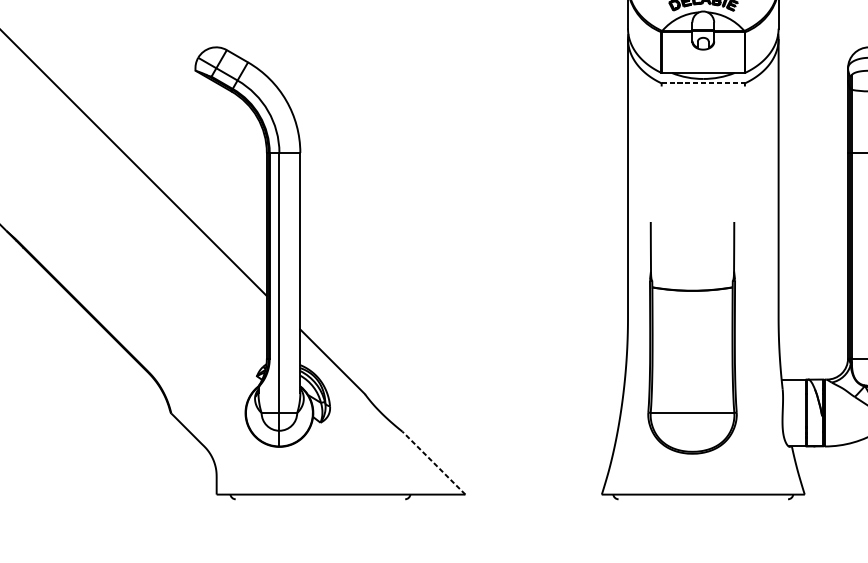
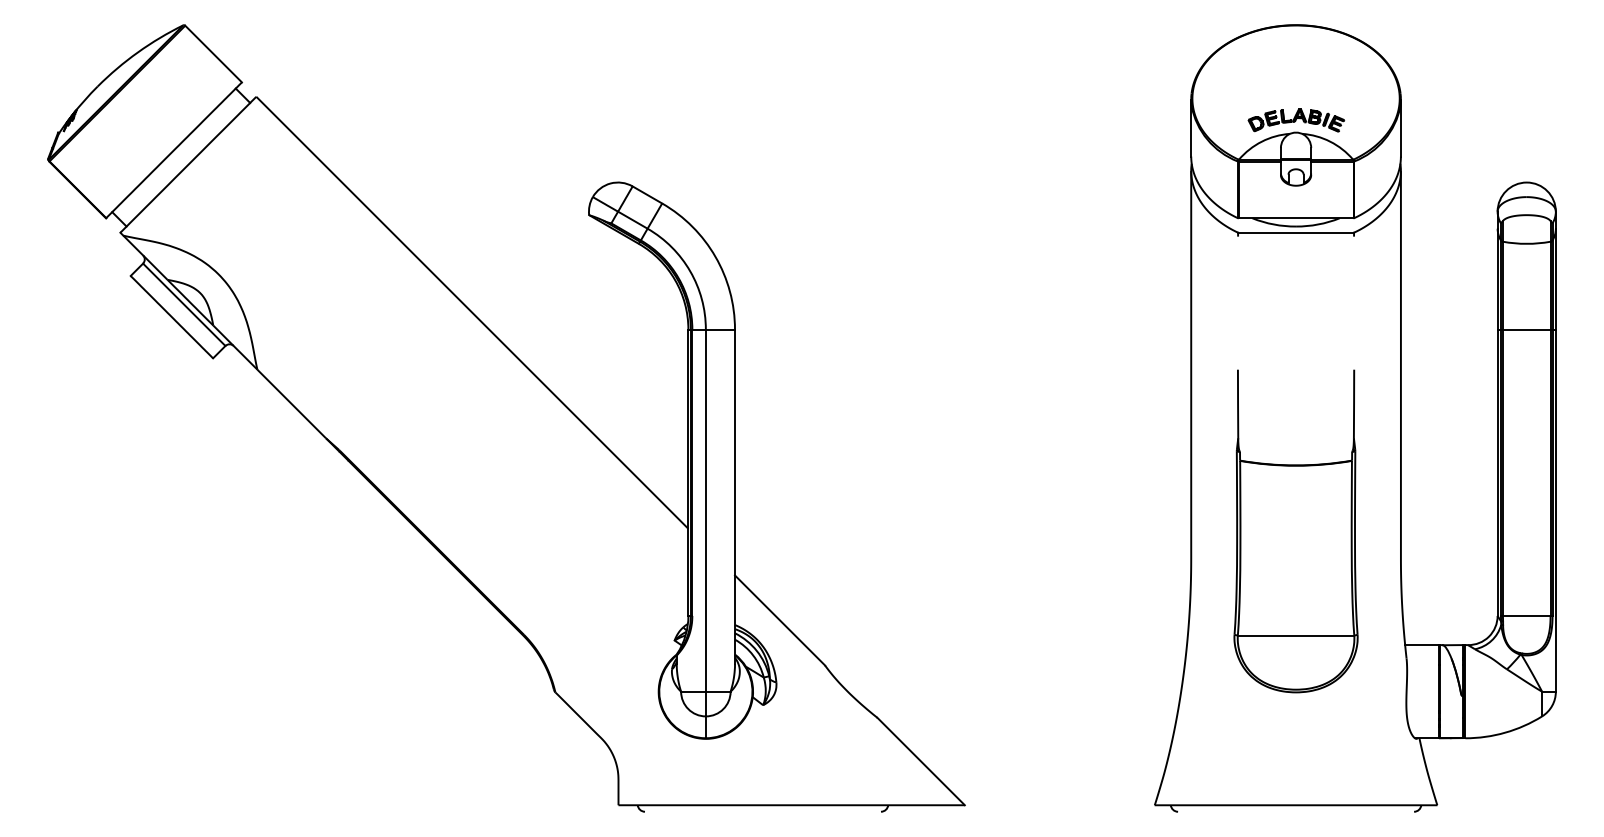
line: (703, 83) -> (1296, 232), dashed -> solid
part: (692, 338) -> (1295, 531), moved
line: (434, 463) -> (921, 761), dashed -> solid

